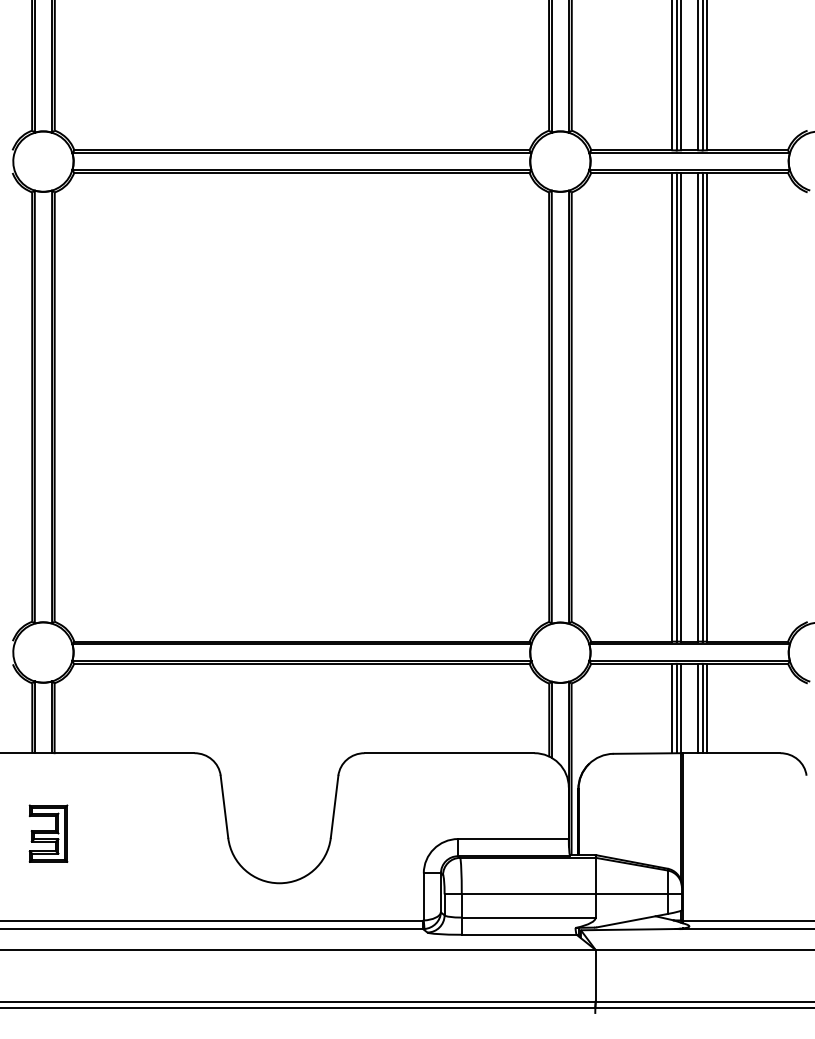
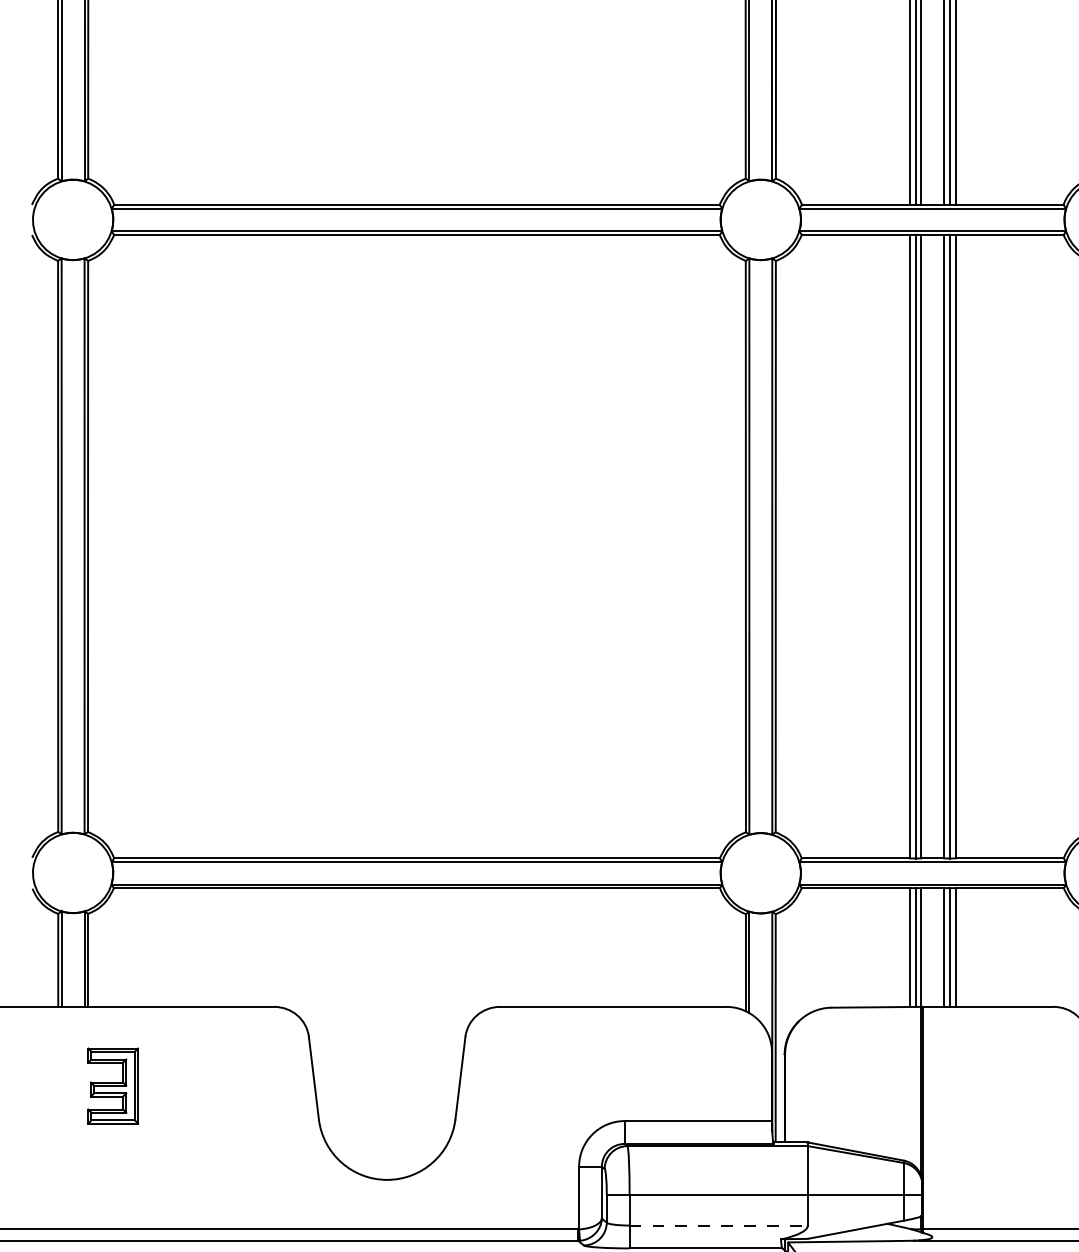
part: (48, 833) -> (113, 1085), moved
line: (528, 917) -> (718, 1225), solid -> dashed

